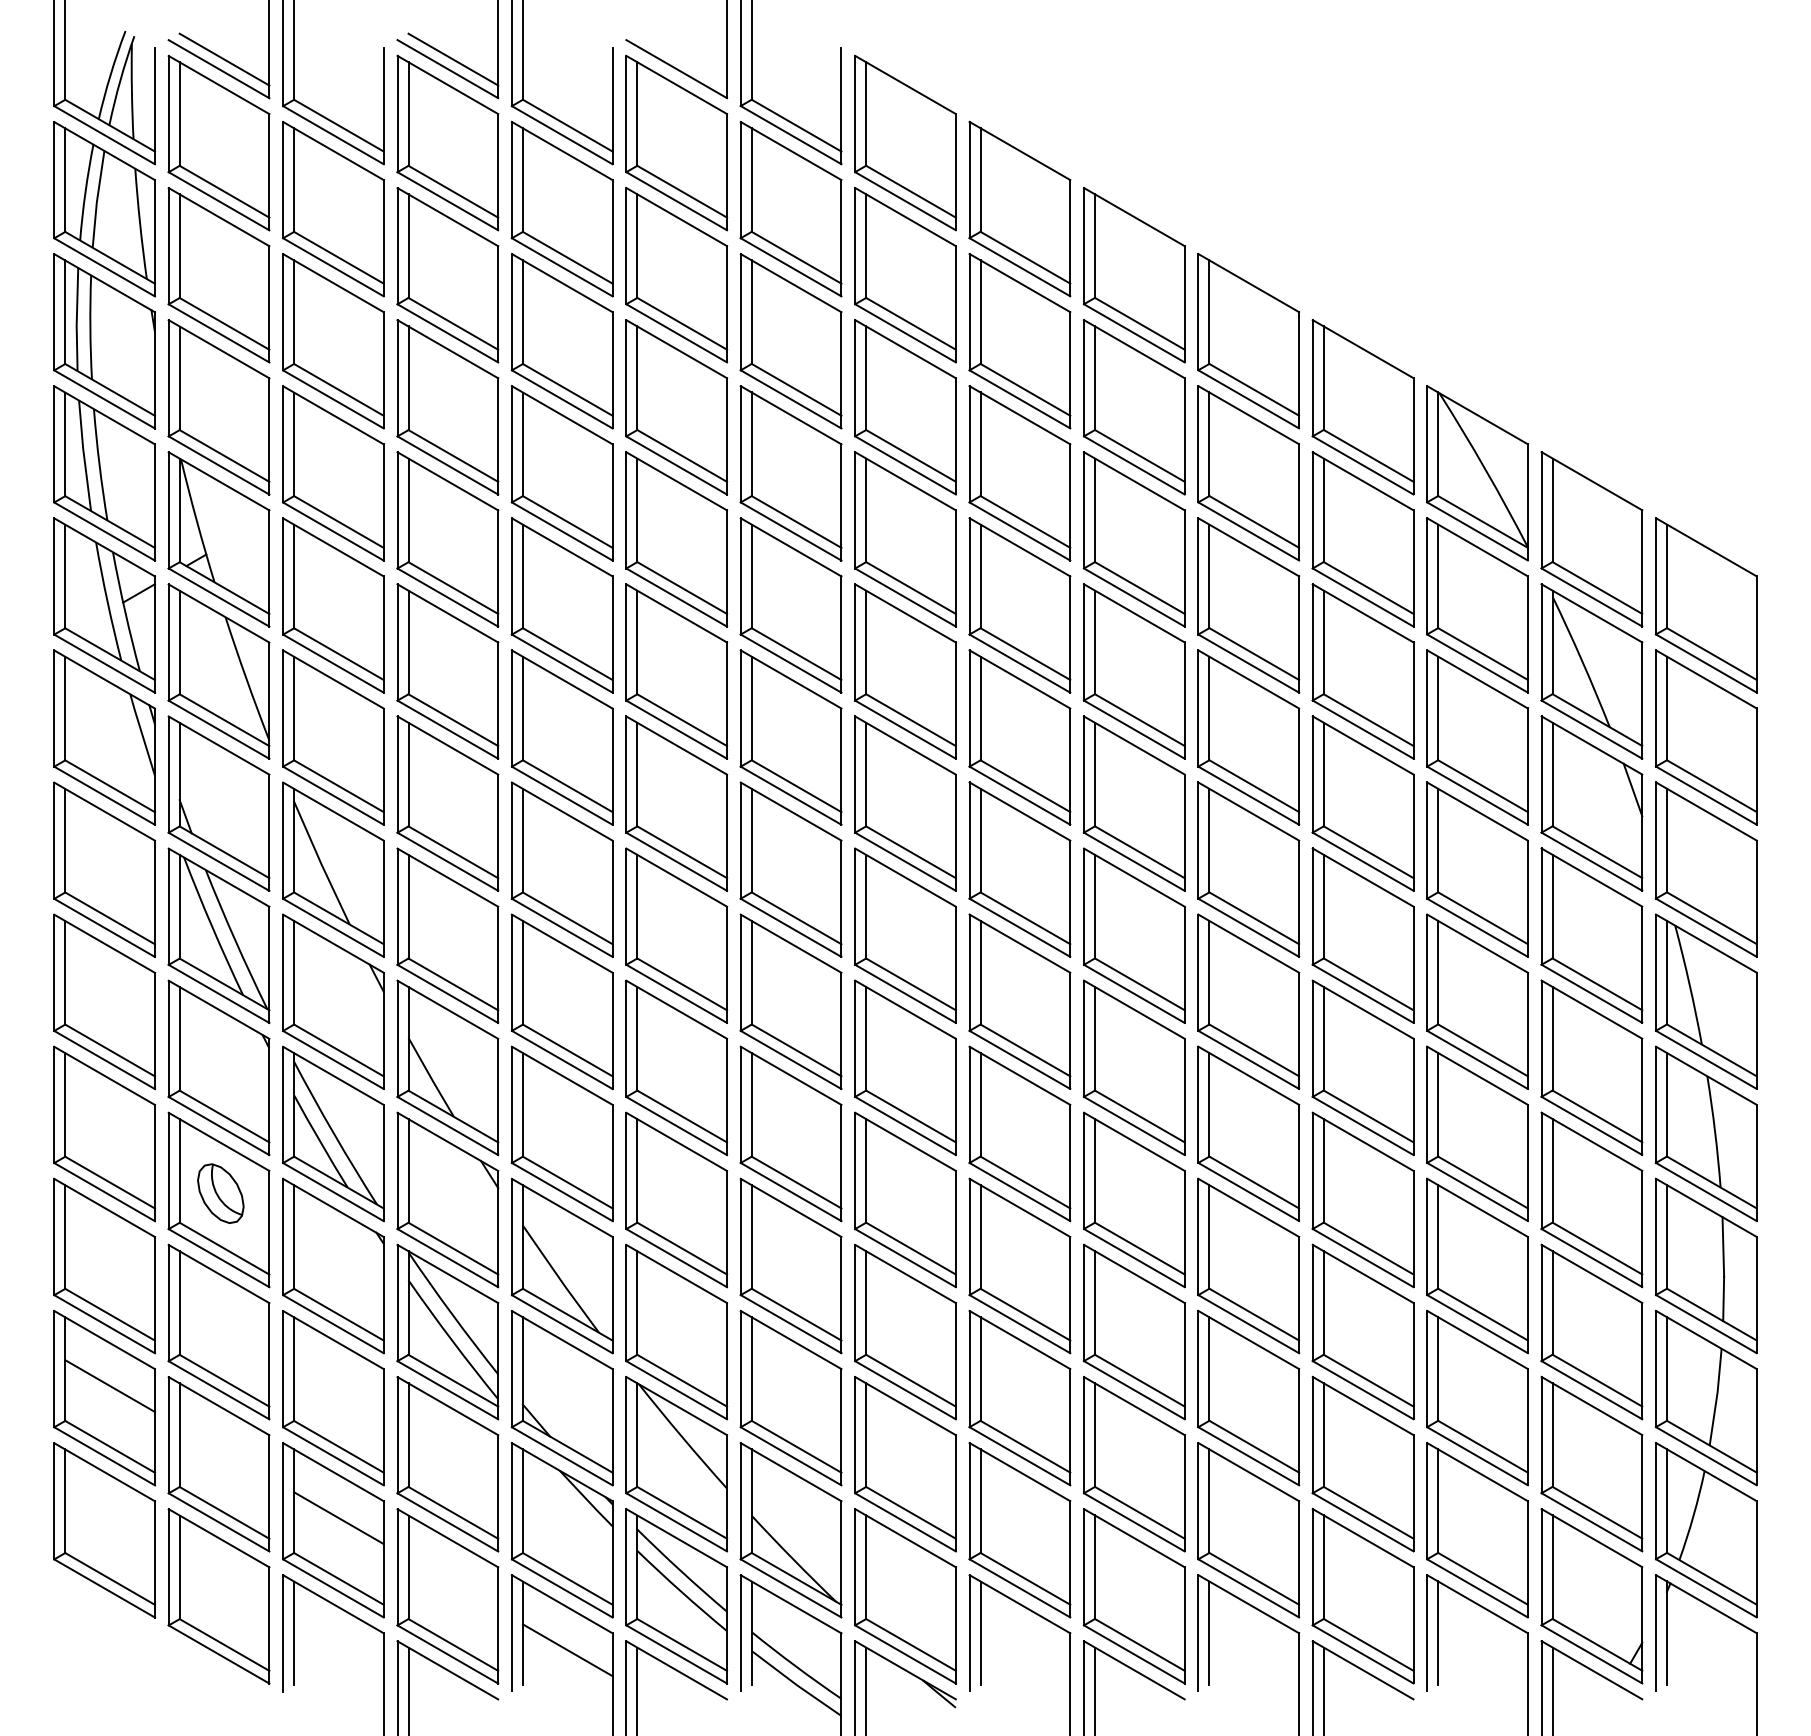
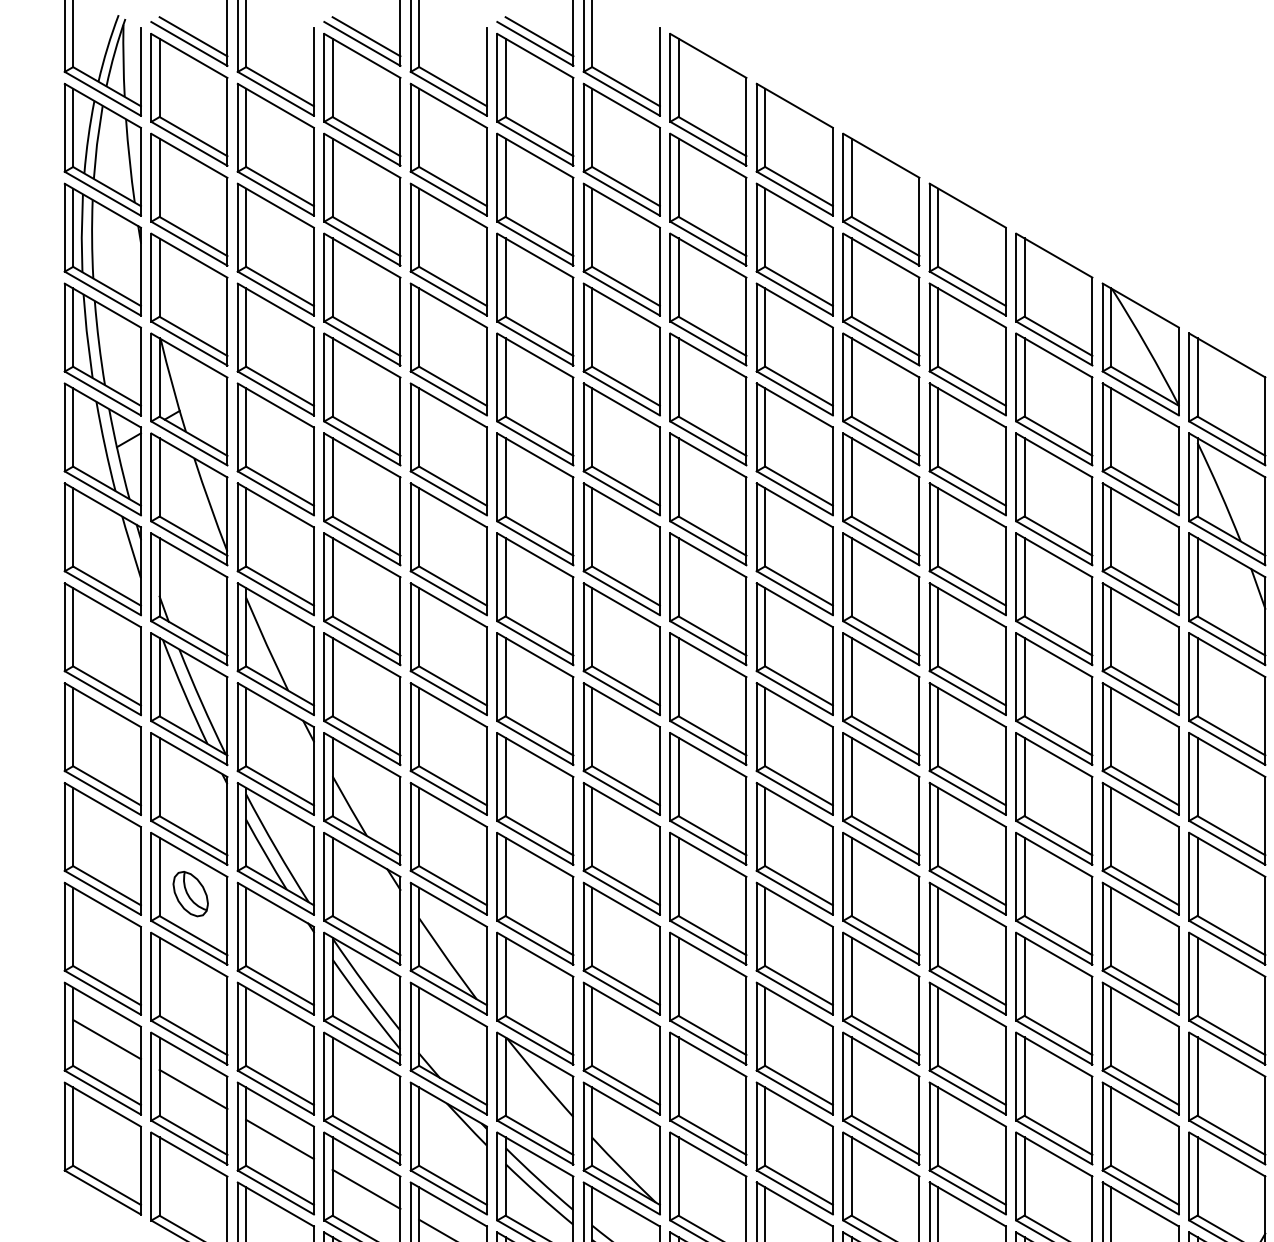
line: (682, 59) -> (539, 36), added
line: (224, 1452) -> (193, 1089), added
line: (453, 1584) -> (366, 1189), added

